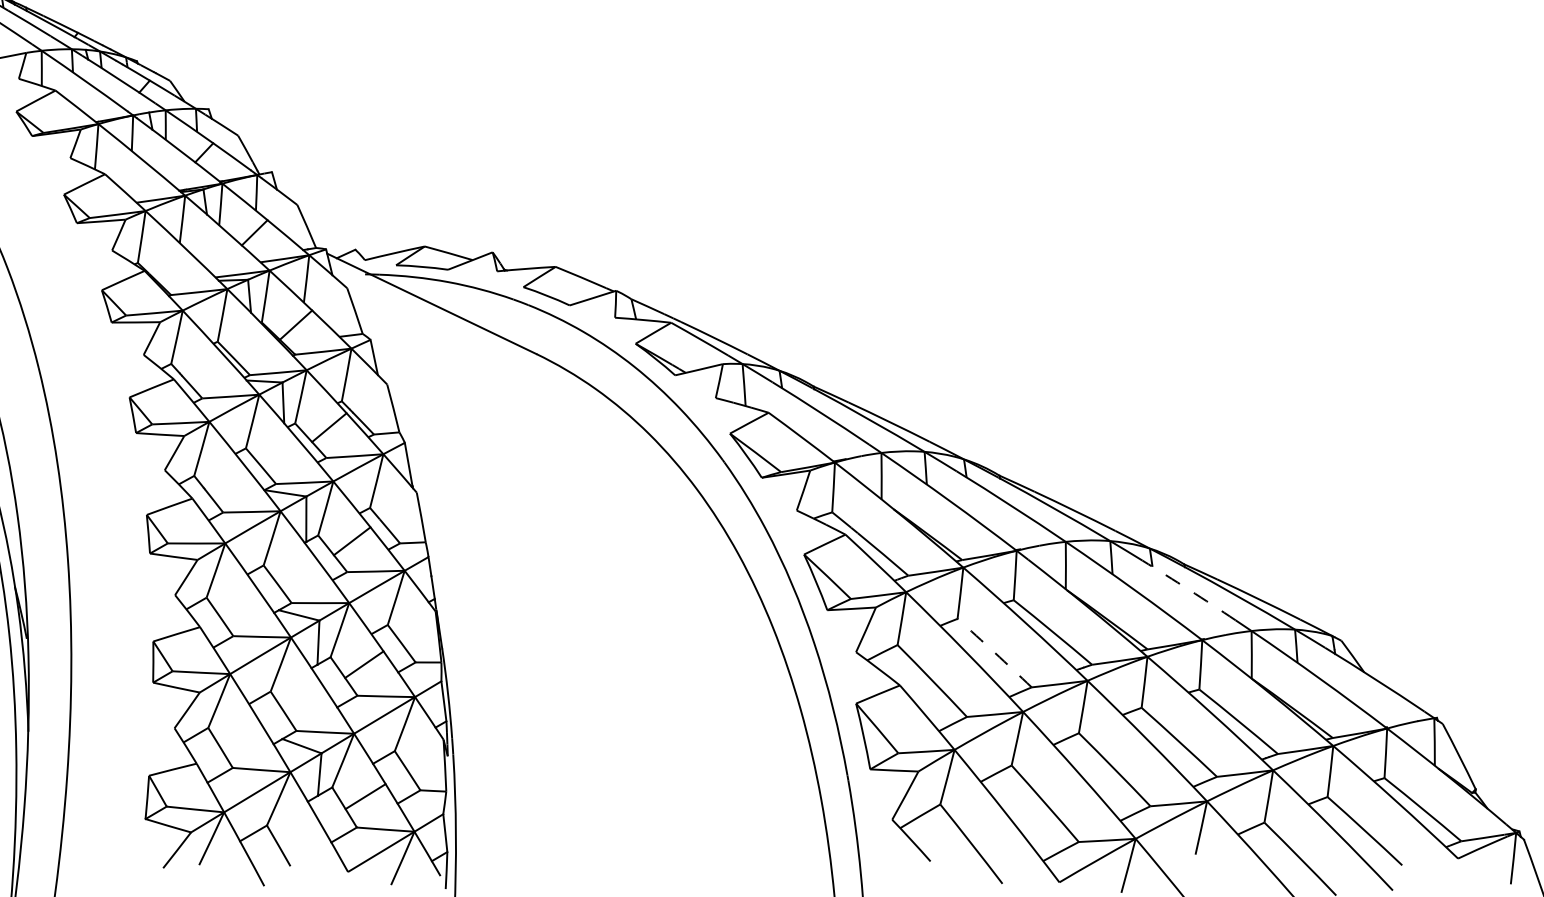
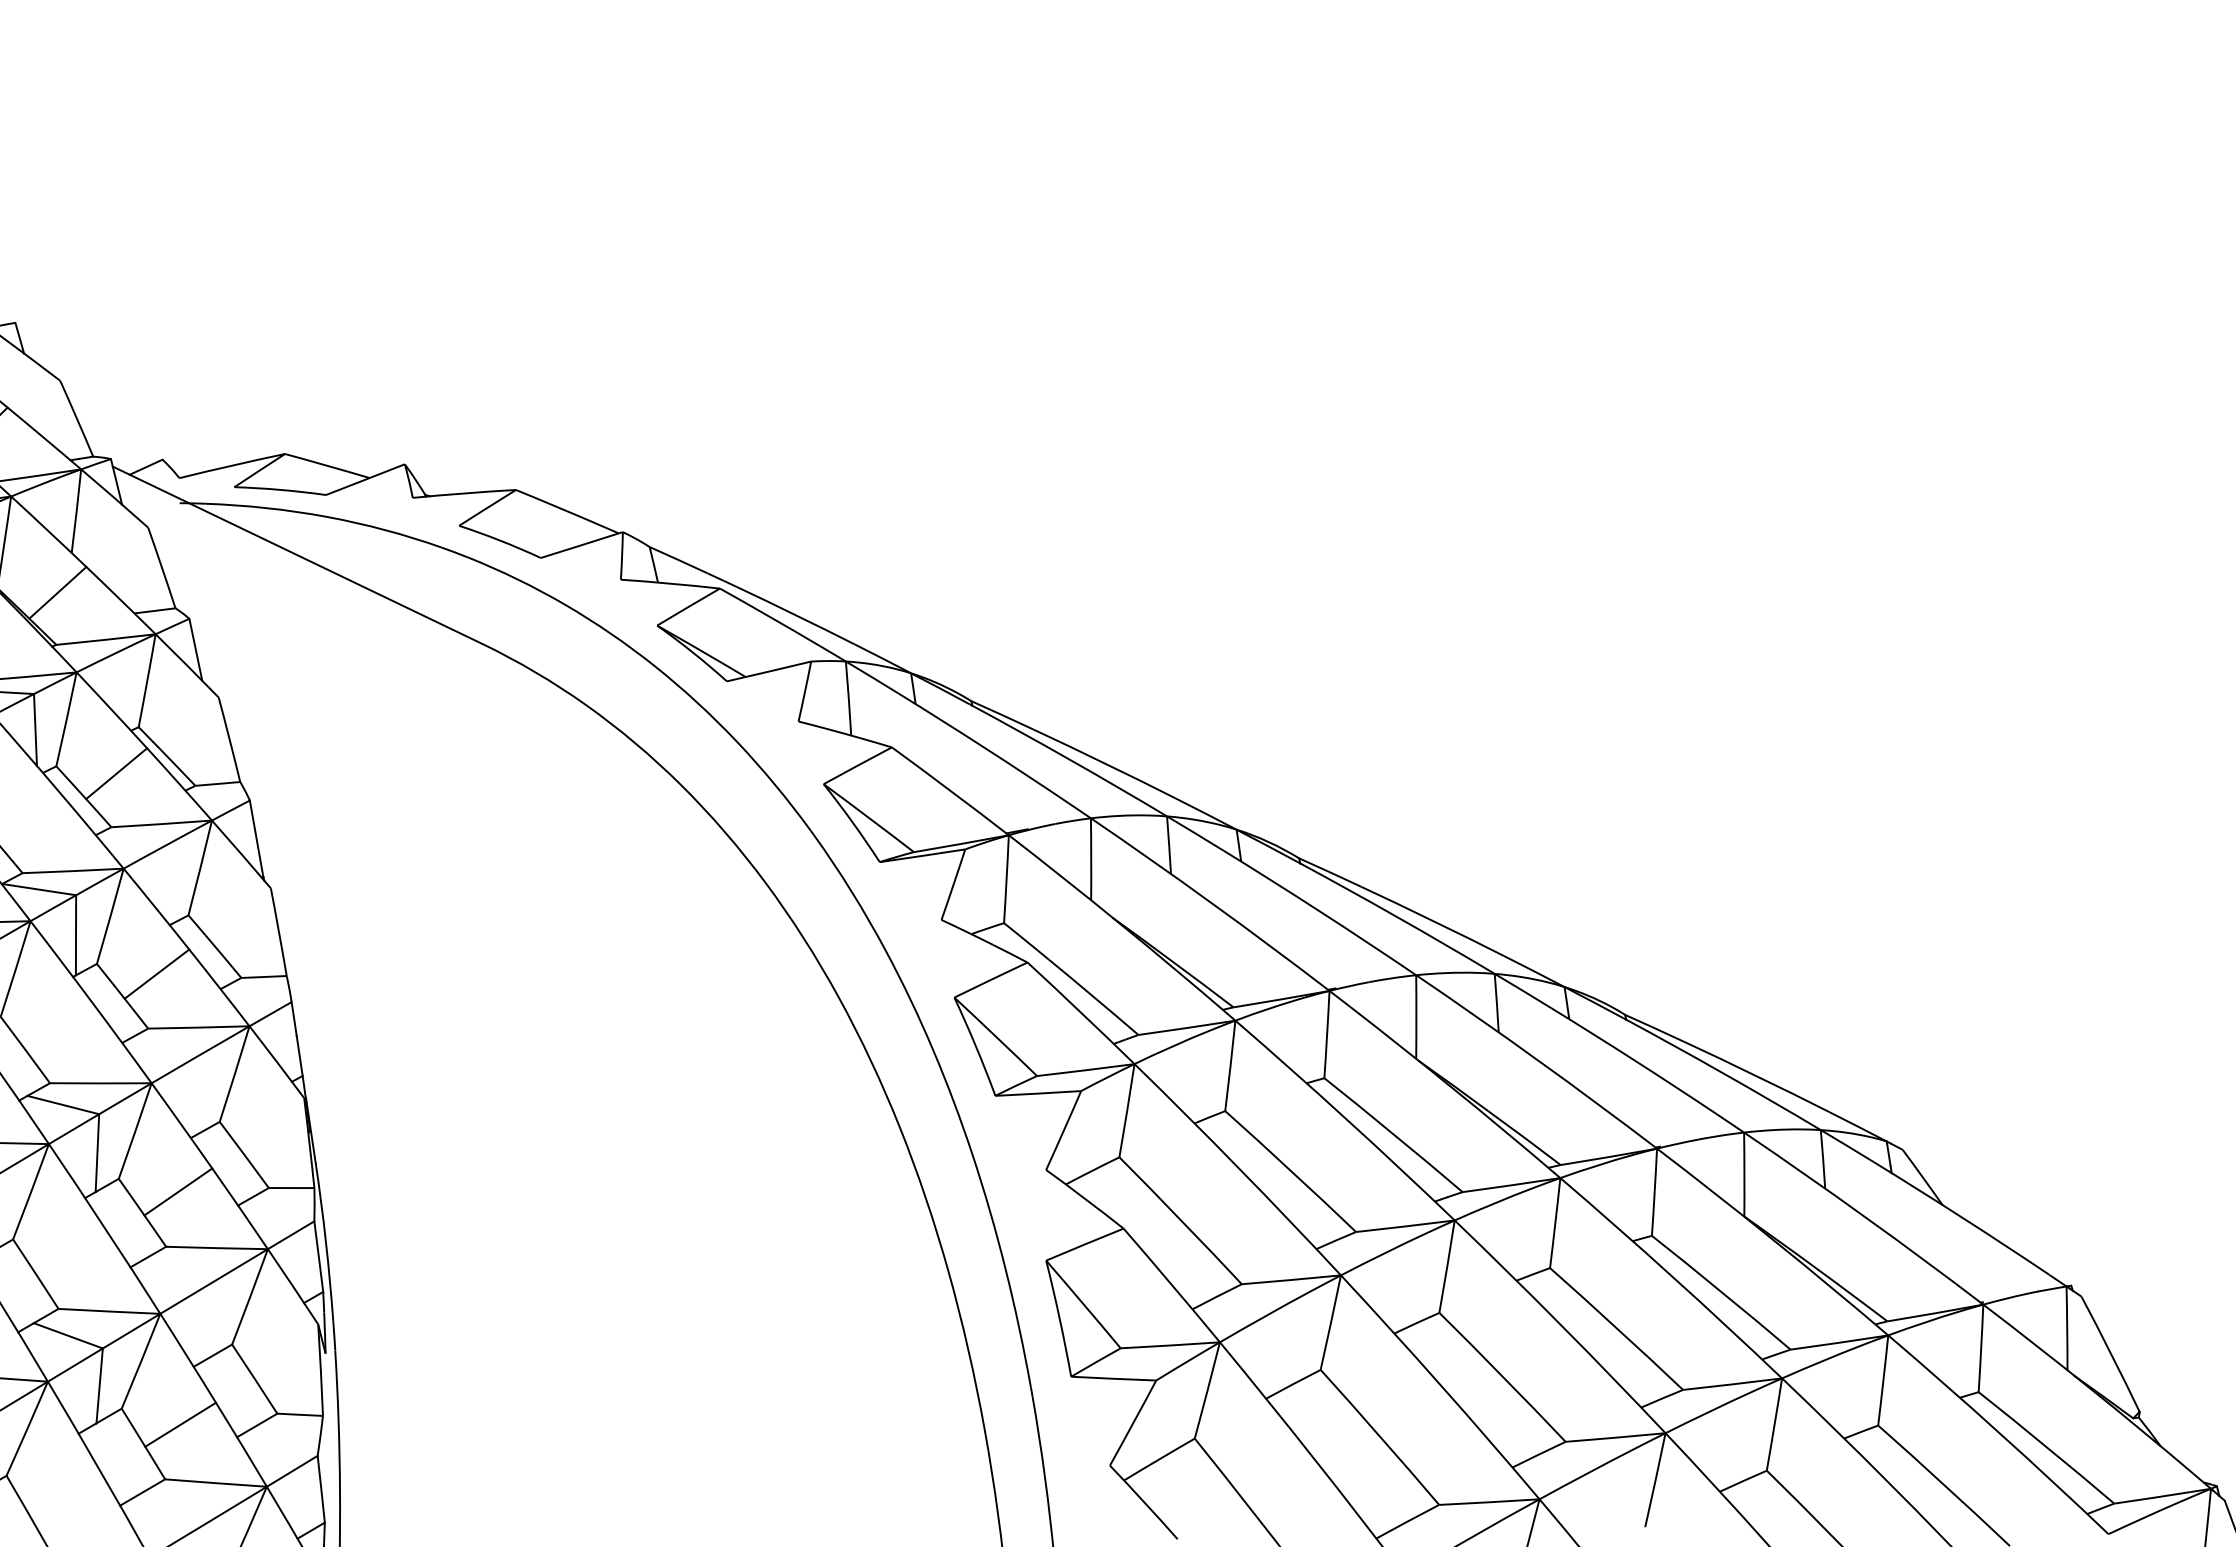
arc: (1189, 590) -> (1634, 1061), dashed -> solid
arc: (994, 652) -> (1290, 1170), dashed -> solid

